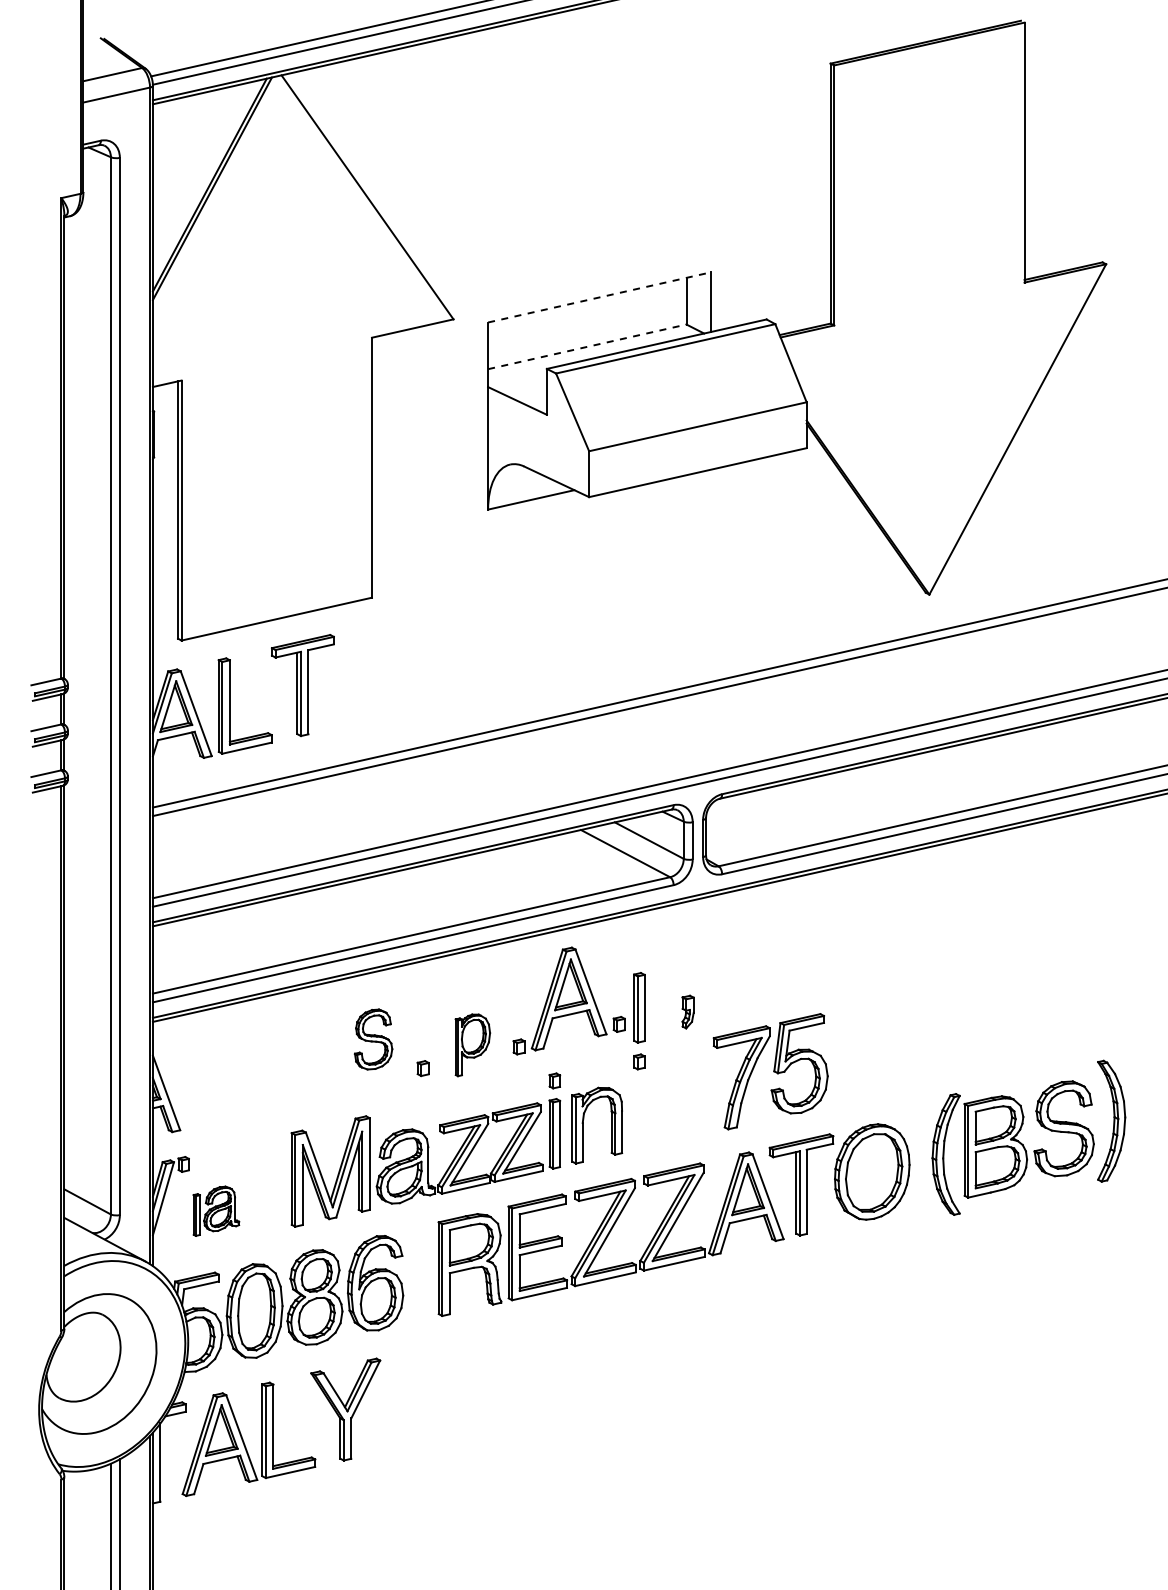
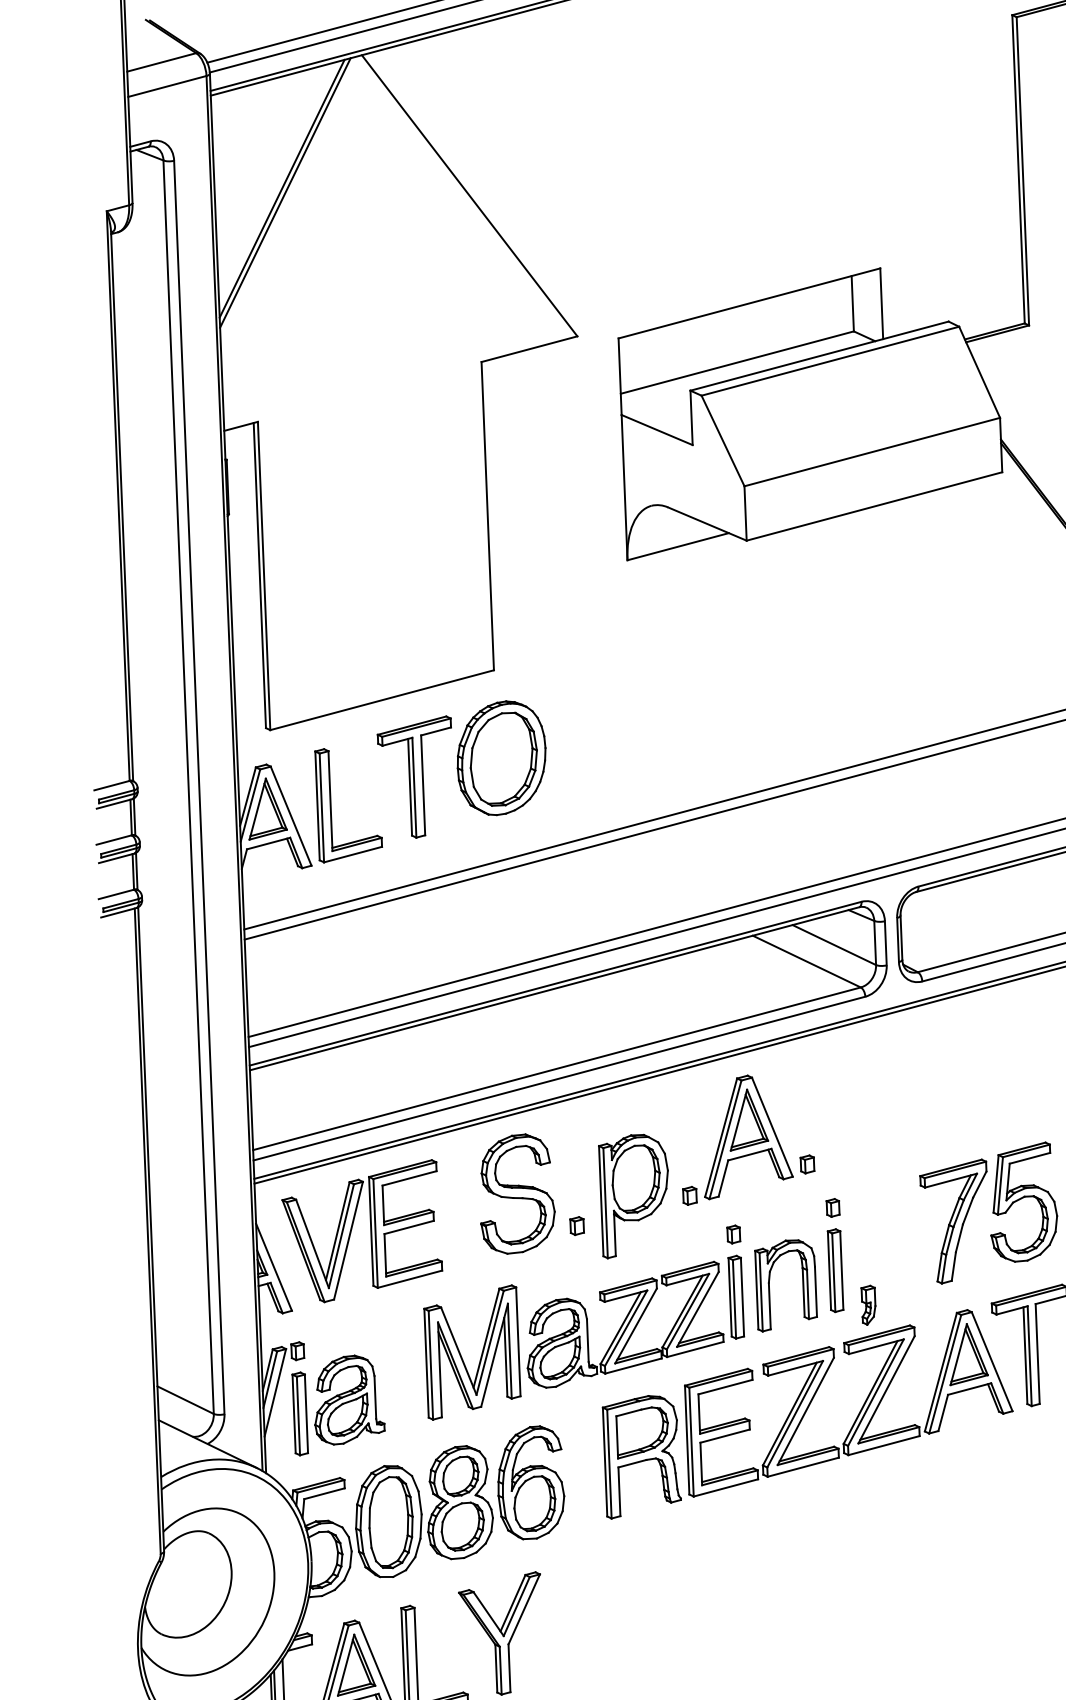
line: (599, 297) -> (749, 303), dashed -> solid
line: (587, 346) -> (737, 362), dashed -> solid
part: (375, 671) -> (501, 757), added
part: (639, 1007) -> (835, 1270), moved
part: (687, 1011) -> (868, 1304), moved
part: (373, 1039) -> (516, 1193), size x1.67
part: (472, 1045) -> (634, 1196), size x1.67
part: (249, 1066) -> (371, 1231), added
part: (216, 1211) -> (338, 1405), size x1.67

